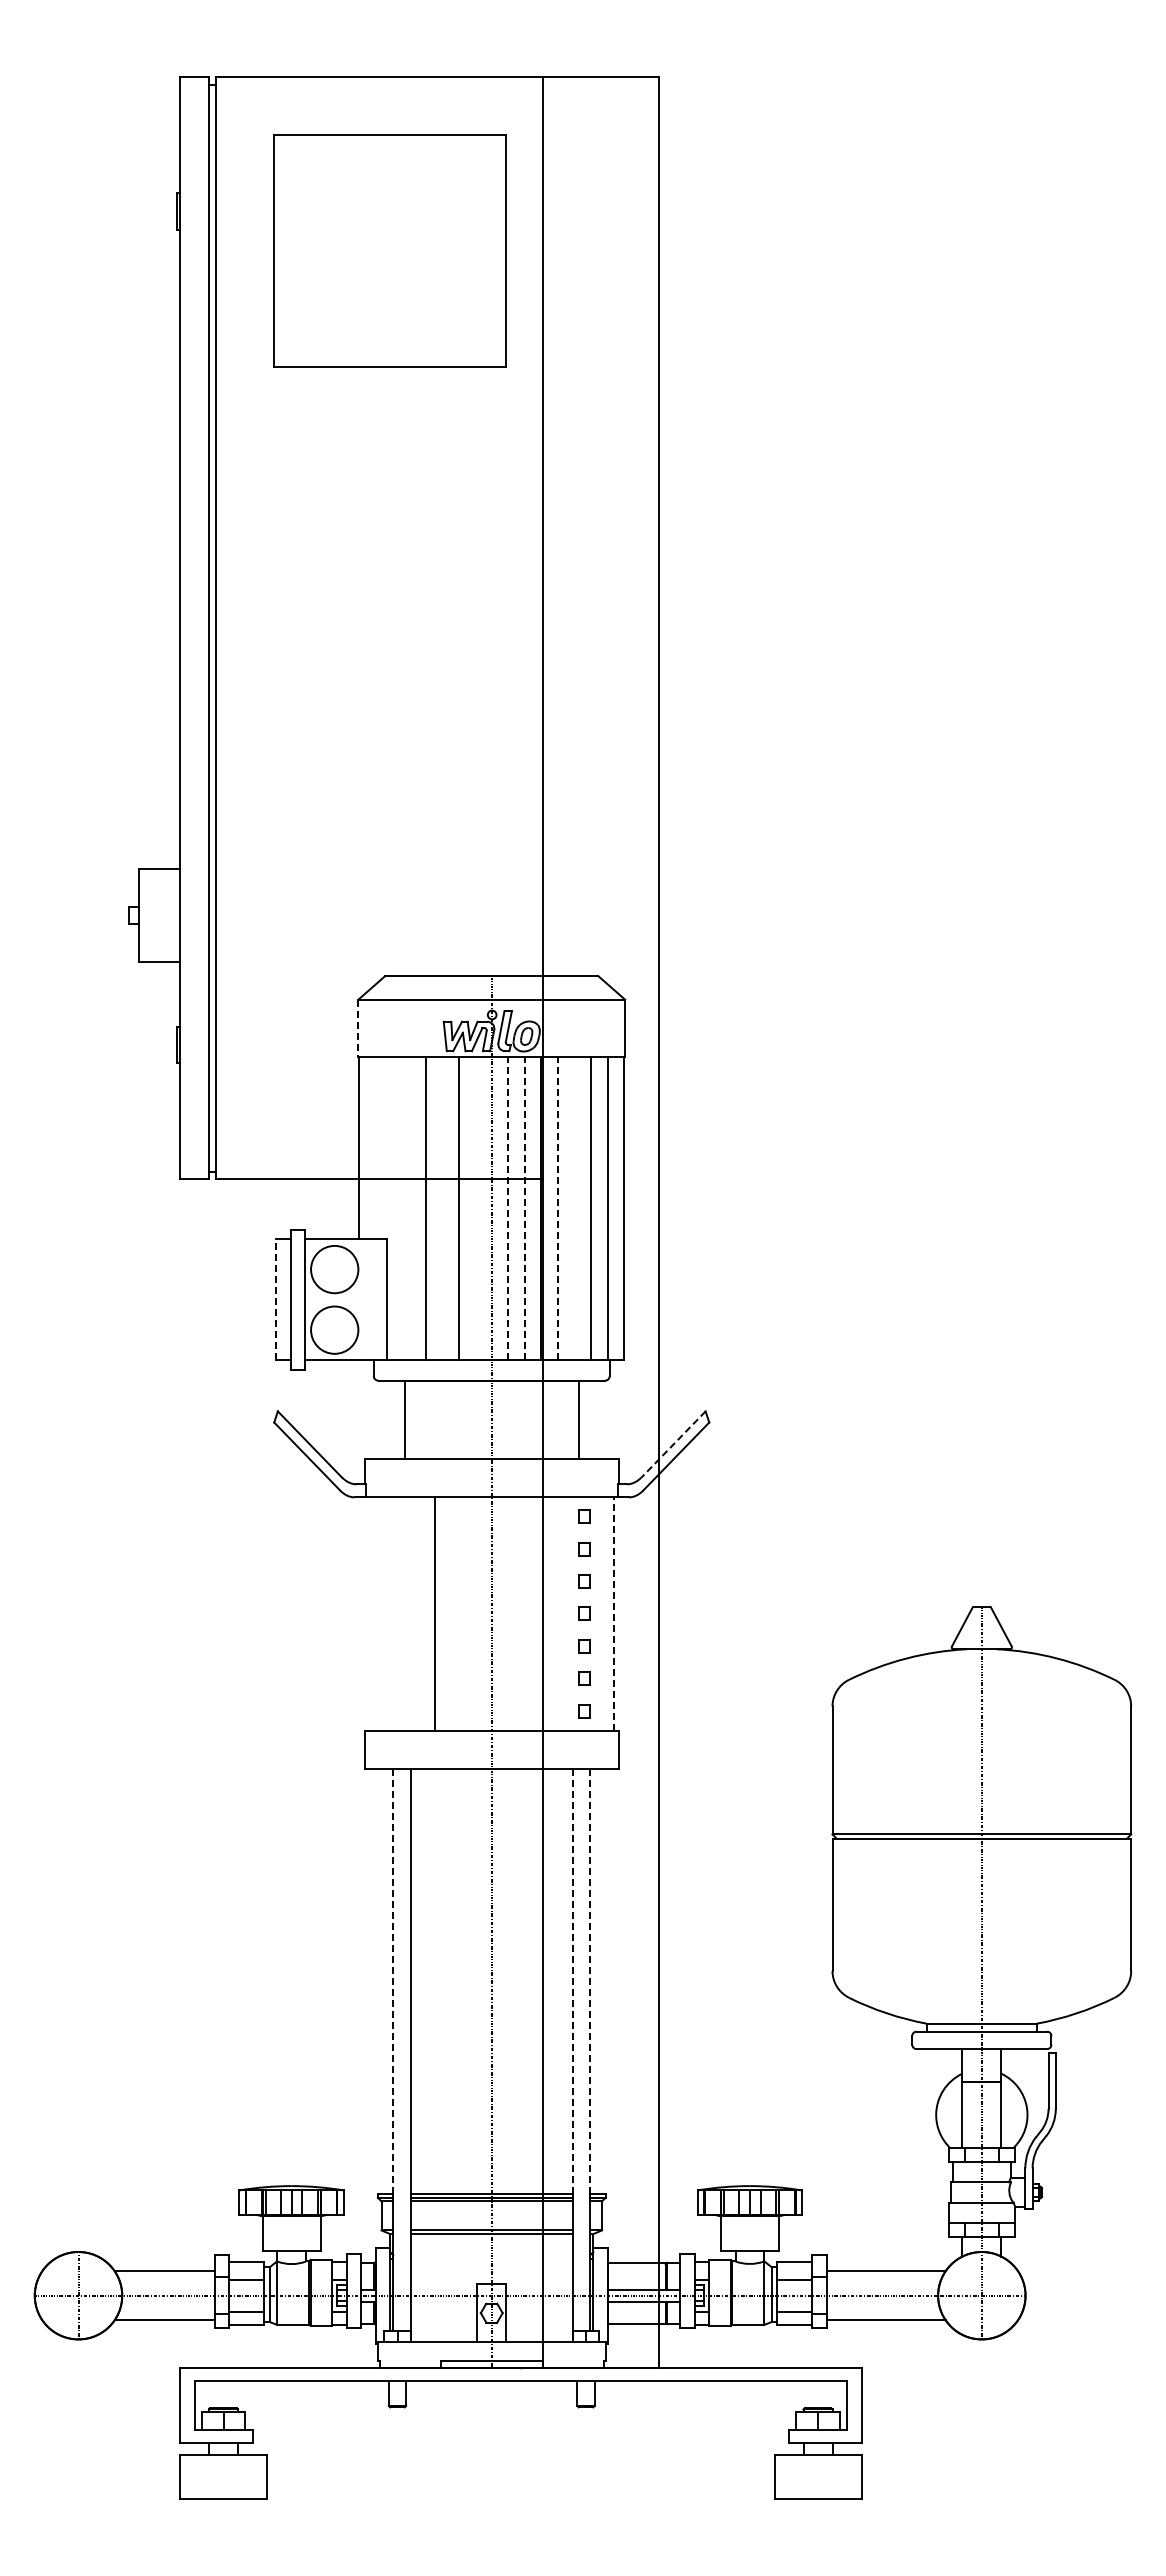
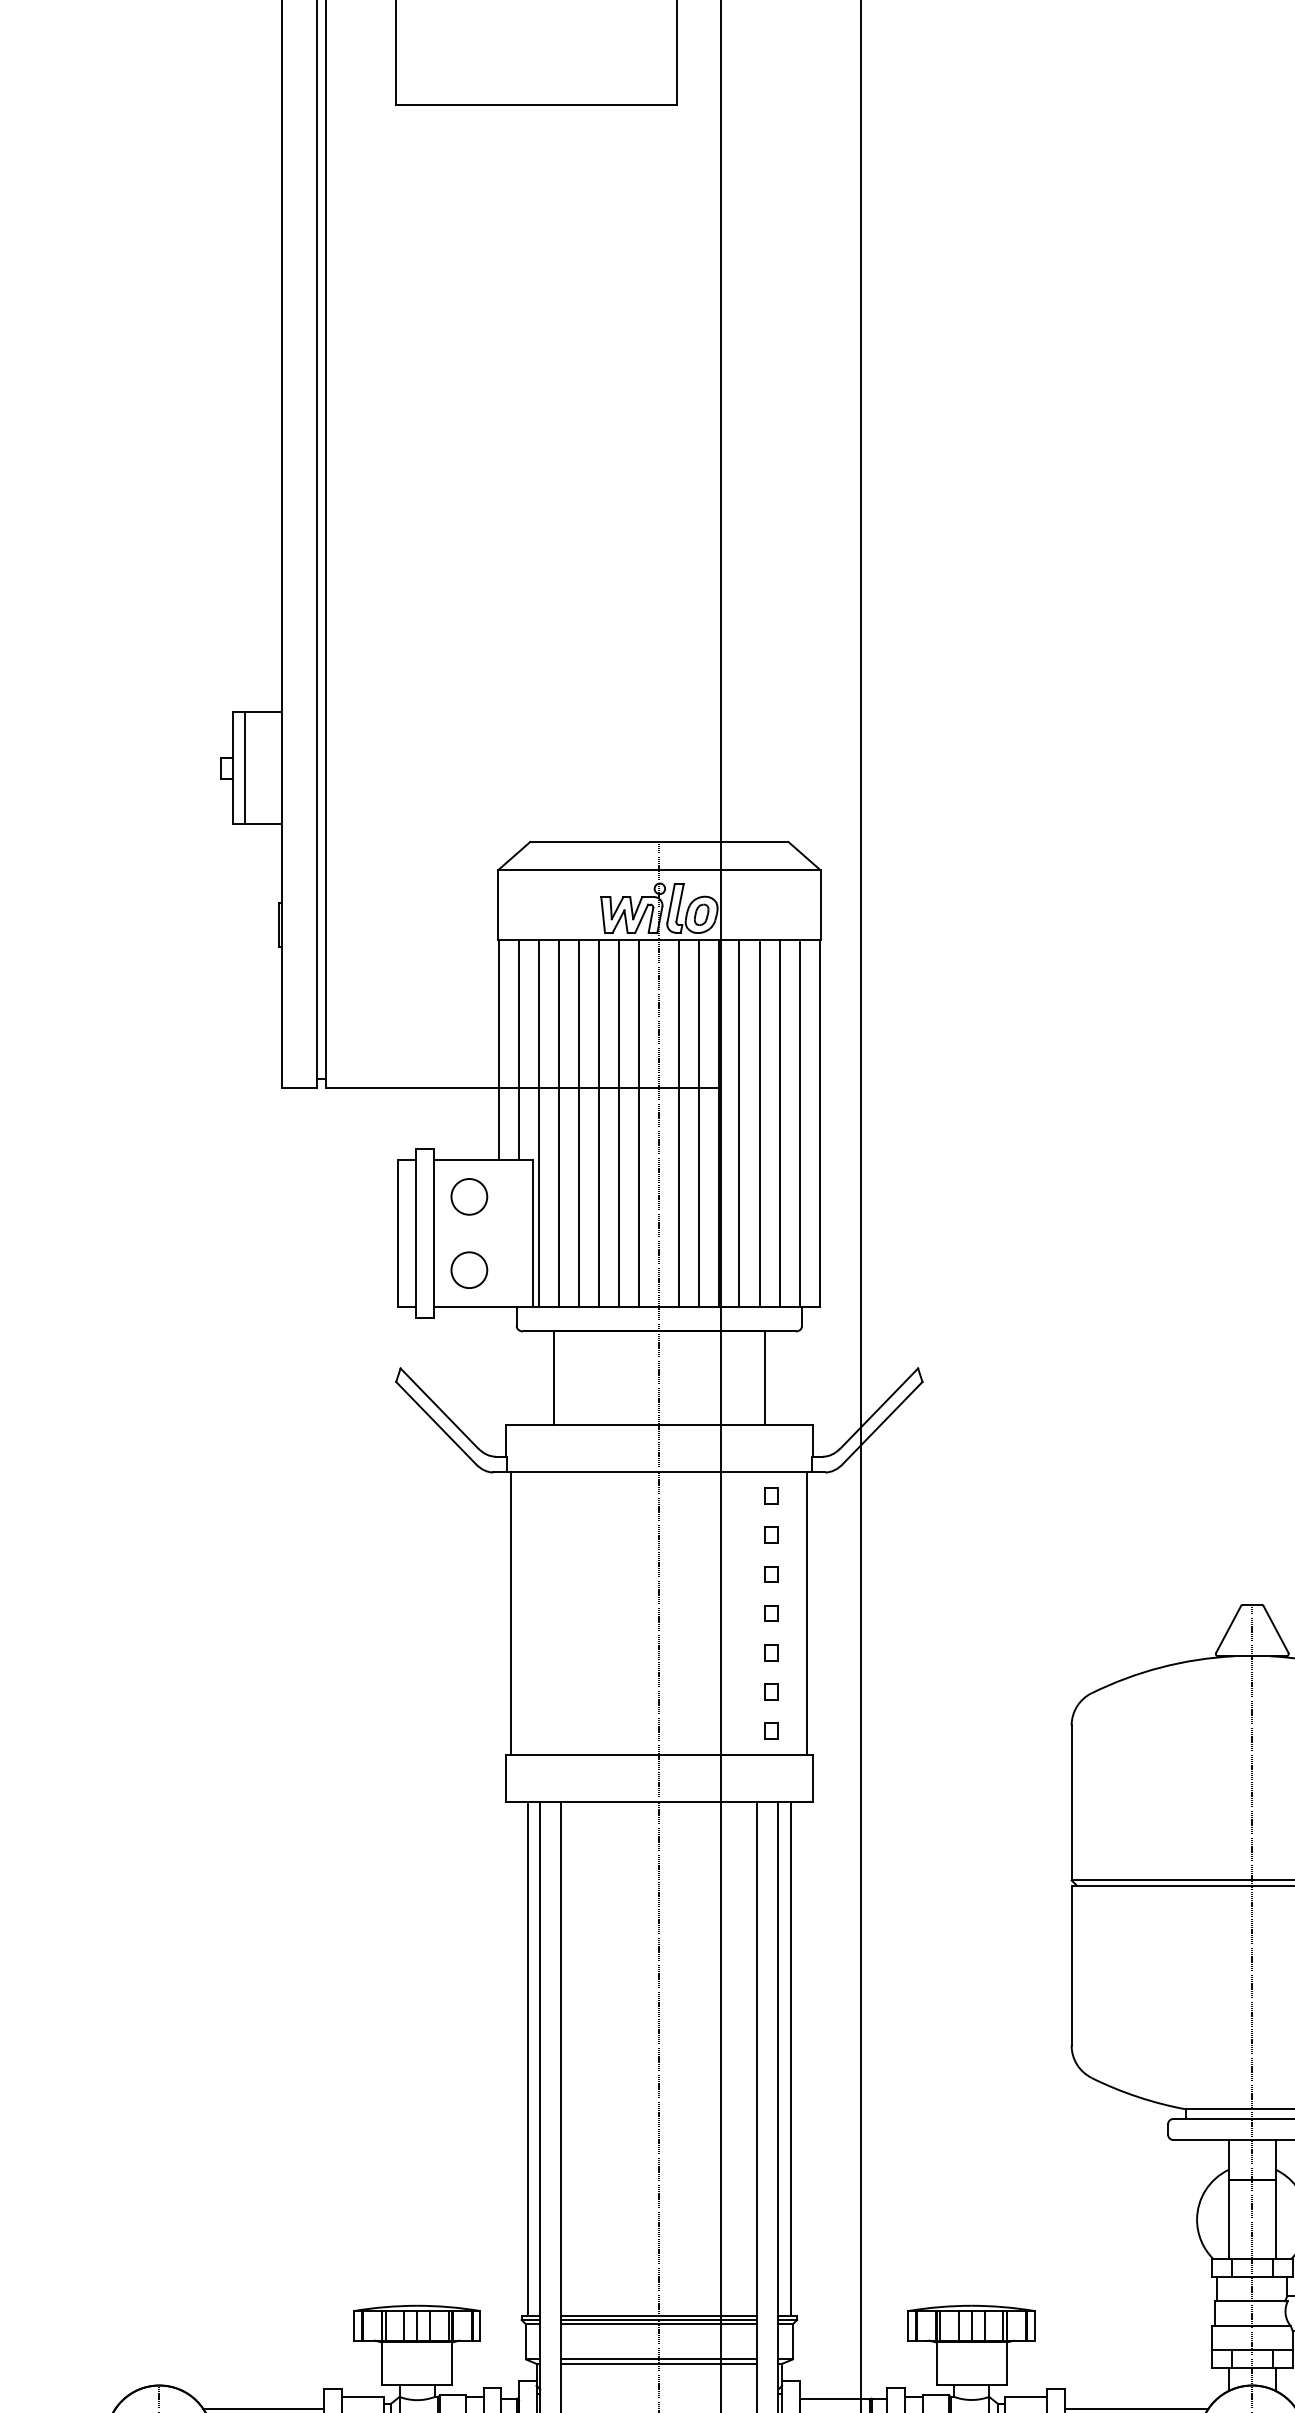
line: (149, 914) -> (245, 767), added
line: (358, 1028) -> (498, 905), dashed -> solid
line: (375, 1148) -> (518, 1050), added
line: (392, 1208) -> (539, 1122), added
line: (408, 1208) -> (558, 1122), added
line: (442, 1208) -> (599, 1122), added
line: (475, 1208) -> (639, 1122), added
line: (508, 1208) -> (679, 1122), dashed -> solid
line: (524, 1208) -> (698, 1122), dashed -> solid
line: (557, 1208) -> (738, 1122), dashed -> solid
line: (574, 1208) -> (759, 1122), added
circle: (334, 1269) -> (469, 1196), size x0.62
line: (275, 1299) -> (397, 1233), dashed -> solid
circle: (334, 1329) -> (469, 1269), size x0.62
line: (673, 1444) -> (879, 1408), dashed -> solid
line: (435, 1613) -> (511, 1613), moved
line: (614, 1613) -> (807, 1613), dashed -> solid
line: (383, 1981) -> (528, 2058), added
line: (393, 1981) -> (540, 2058), dashed -> solid
line: (572, 1981) -> (757, 2058), dashed -> solid
line: (590, 1981) -> (778, 2058), dashed -> solid
line: (600, 1981) -> (790, 2058), added

